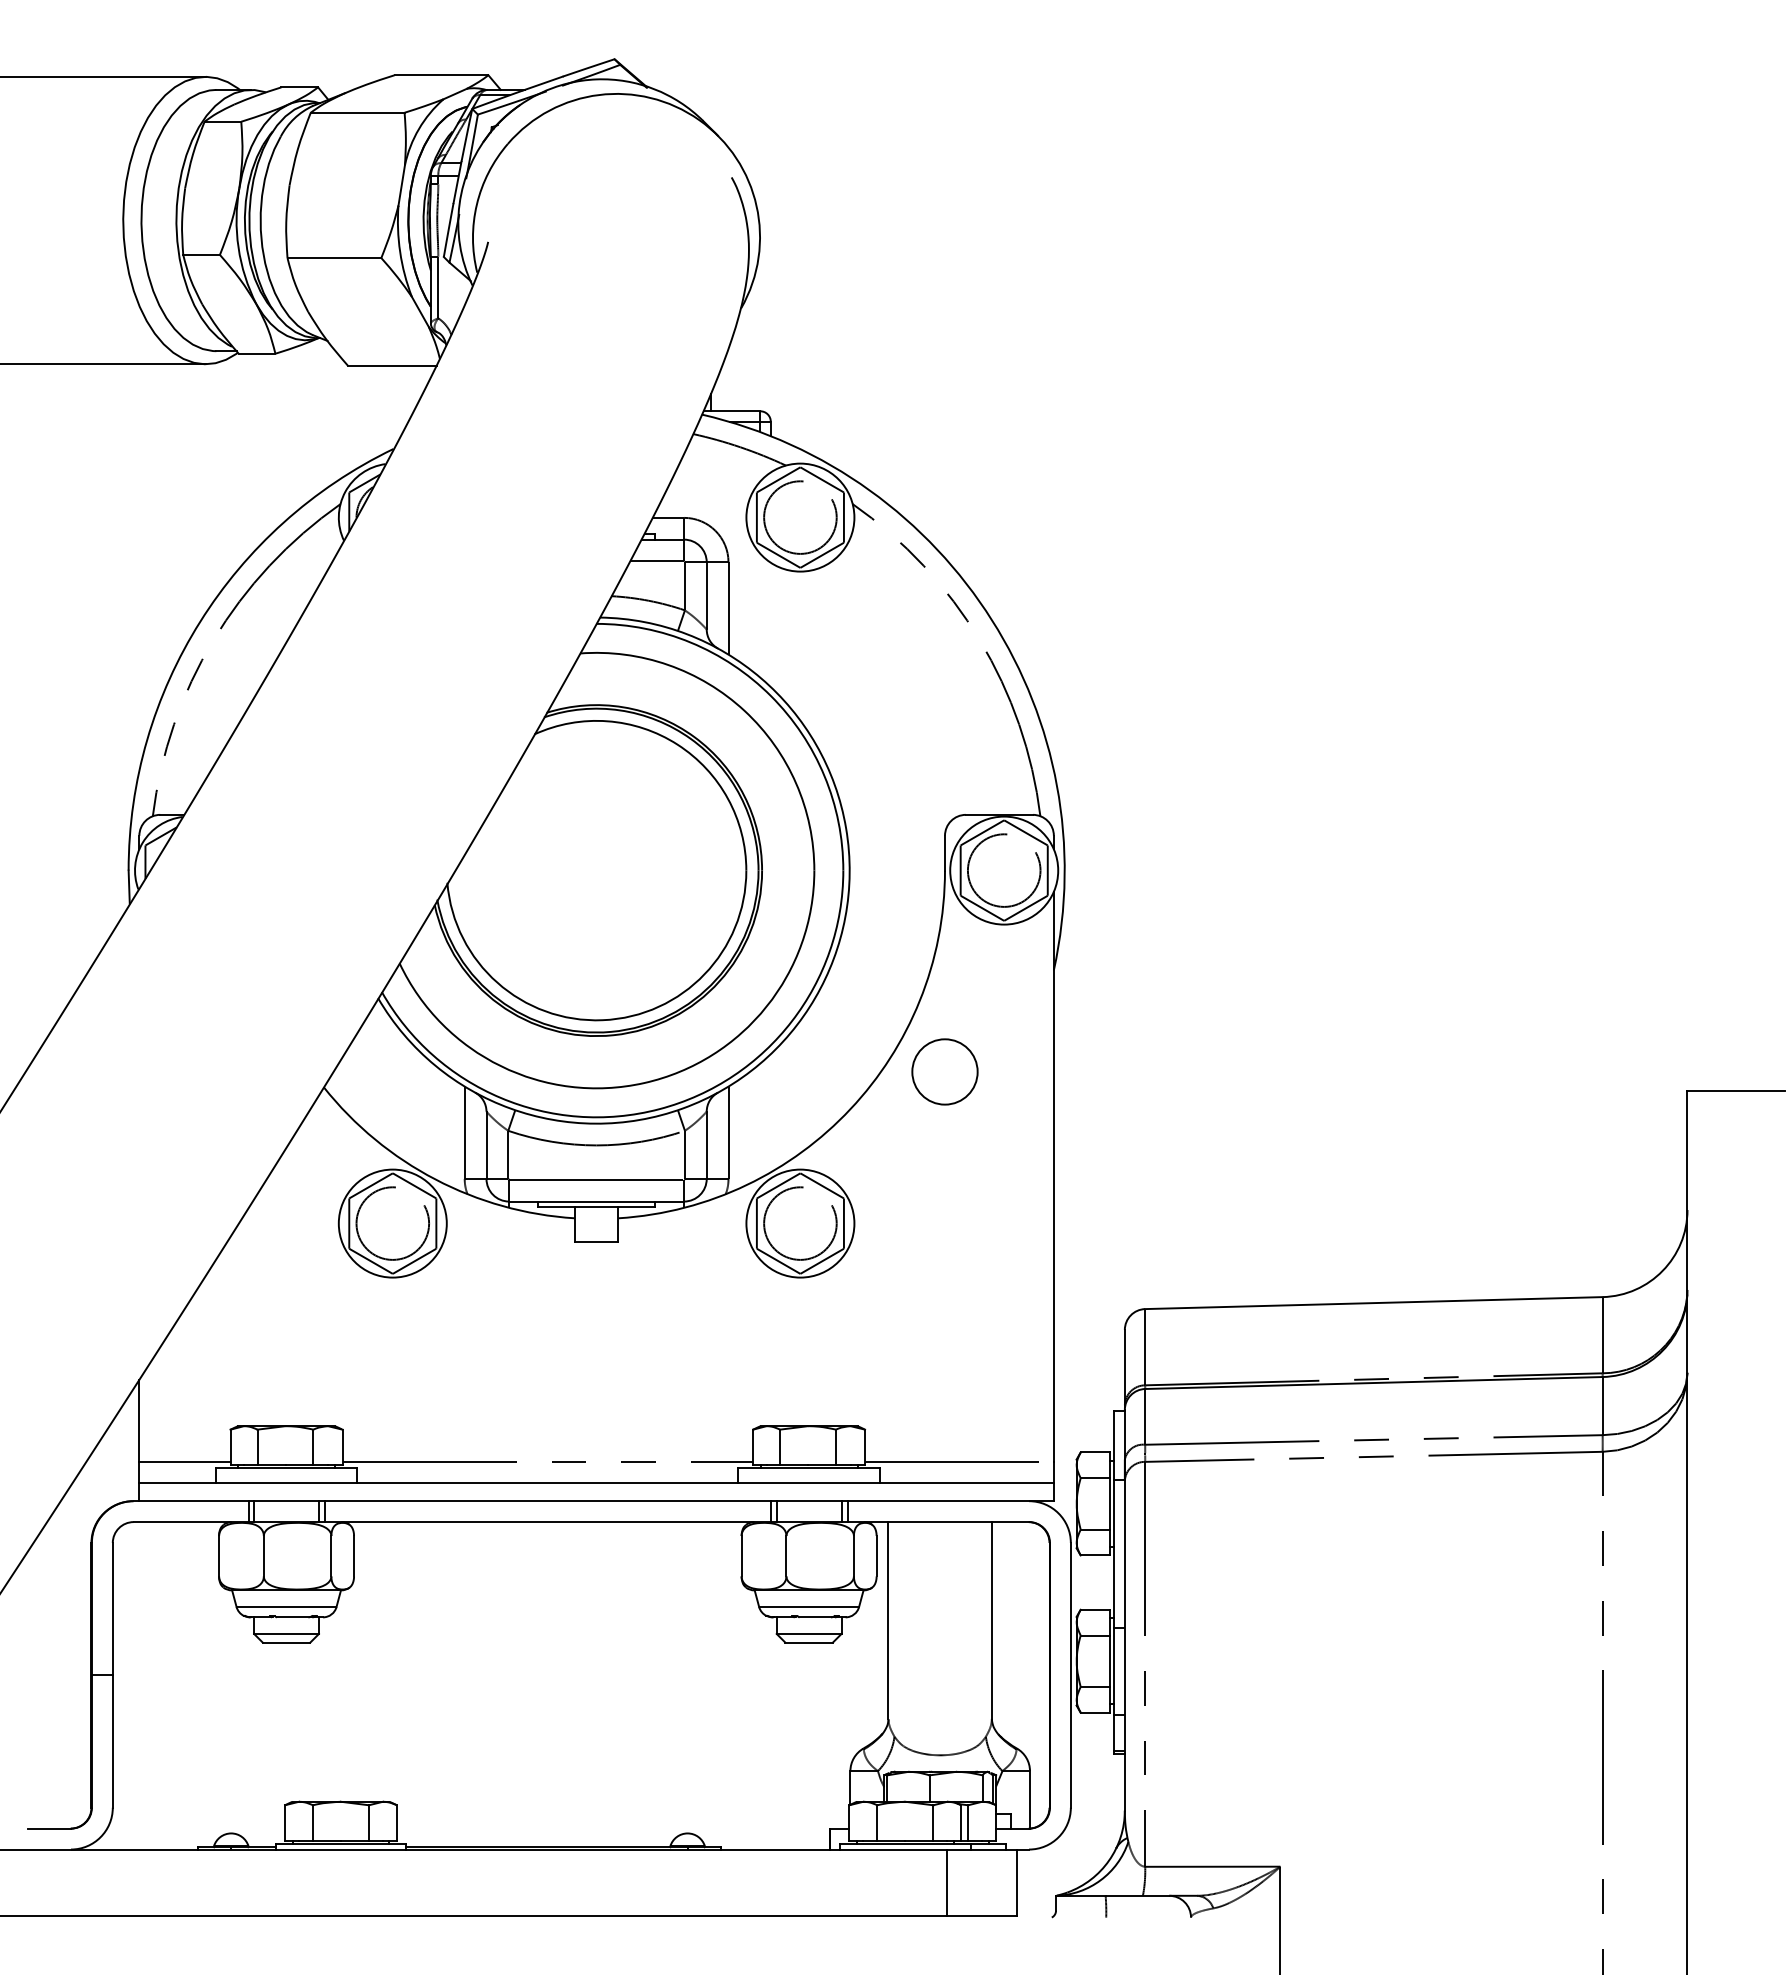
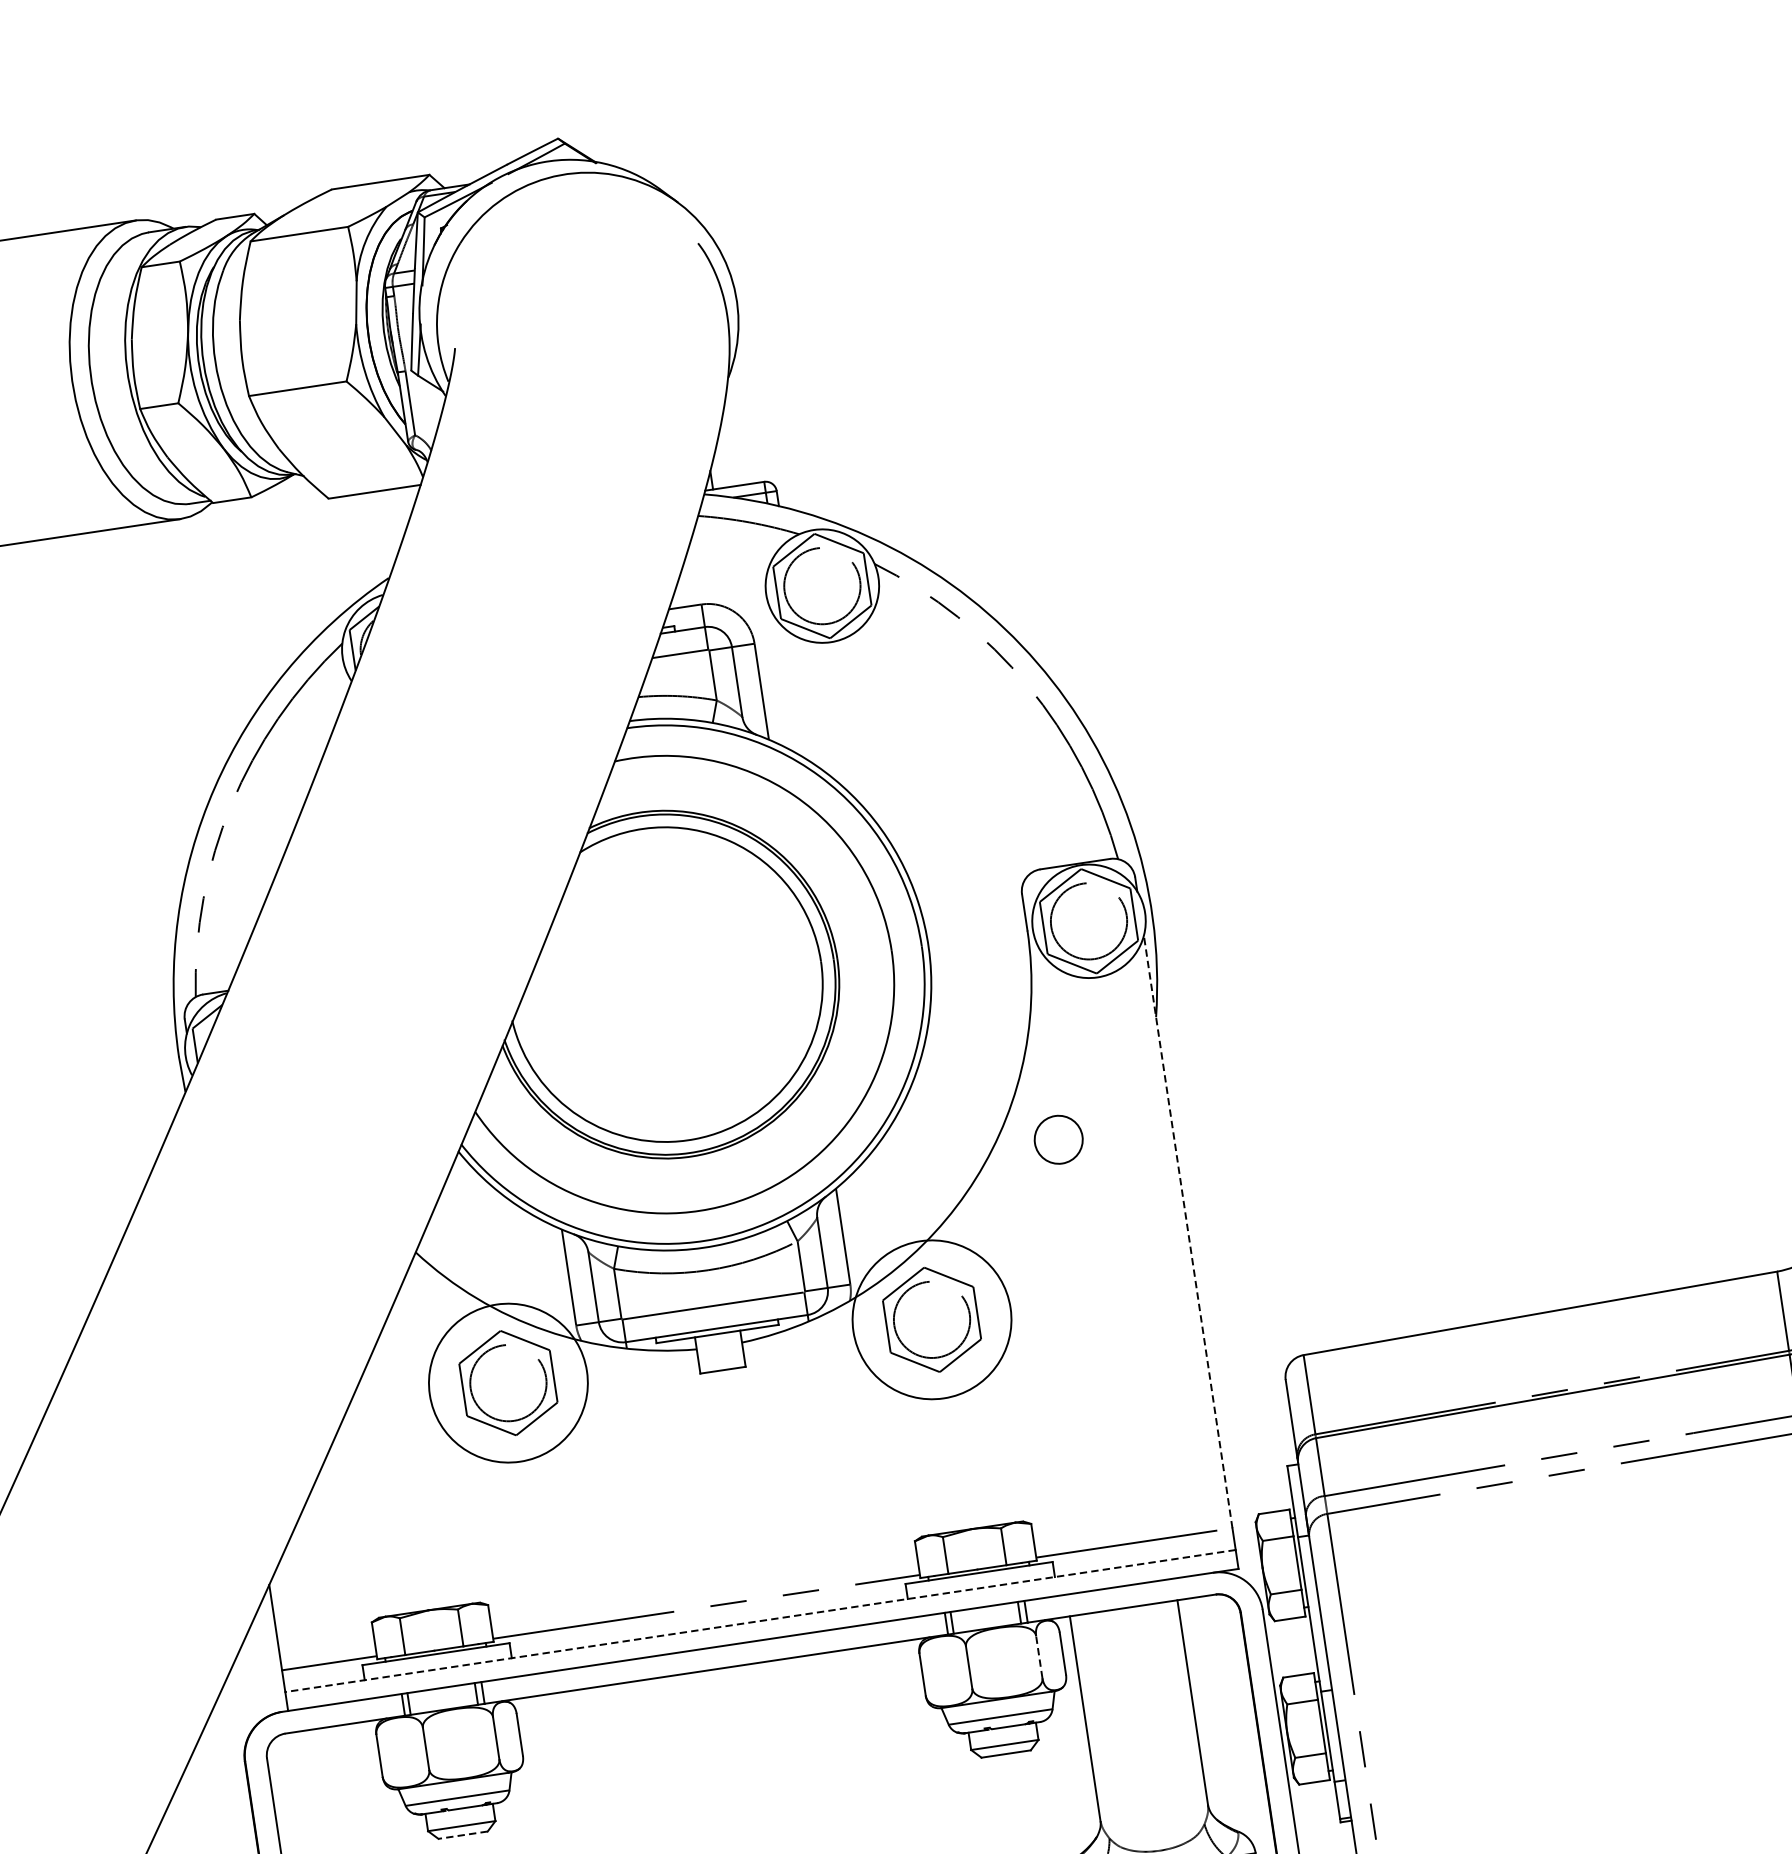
circle: (944, 1071) -> (1058, 1139), size x0.7
line: (1053, 1176) -> (1187, 1231), solid -> dashed
circle: (392, 1223) -> (508, 1383), size x1.4
circle: (800, 1223) -> (932, 1319), size x1.4
line: (596, 1482) -> (760, 1620), solid -> dashed
line: (853, 1555) -> (1038, 1656), solid -> dashed
line: (286, 1642) -> (463, 1835), solid -> dashed

